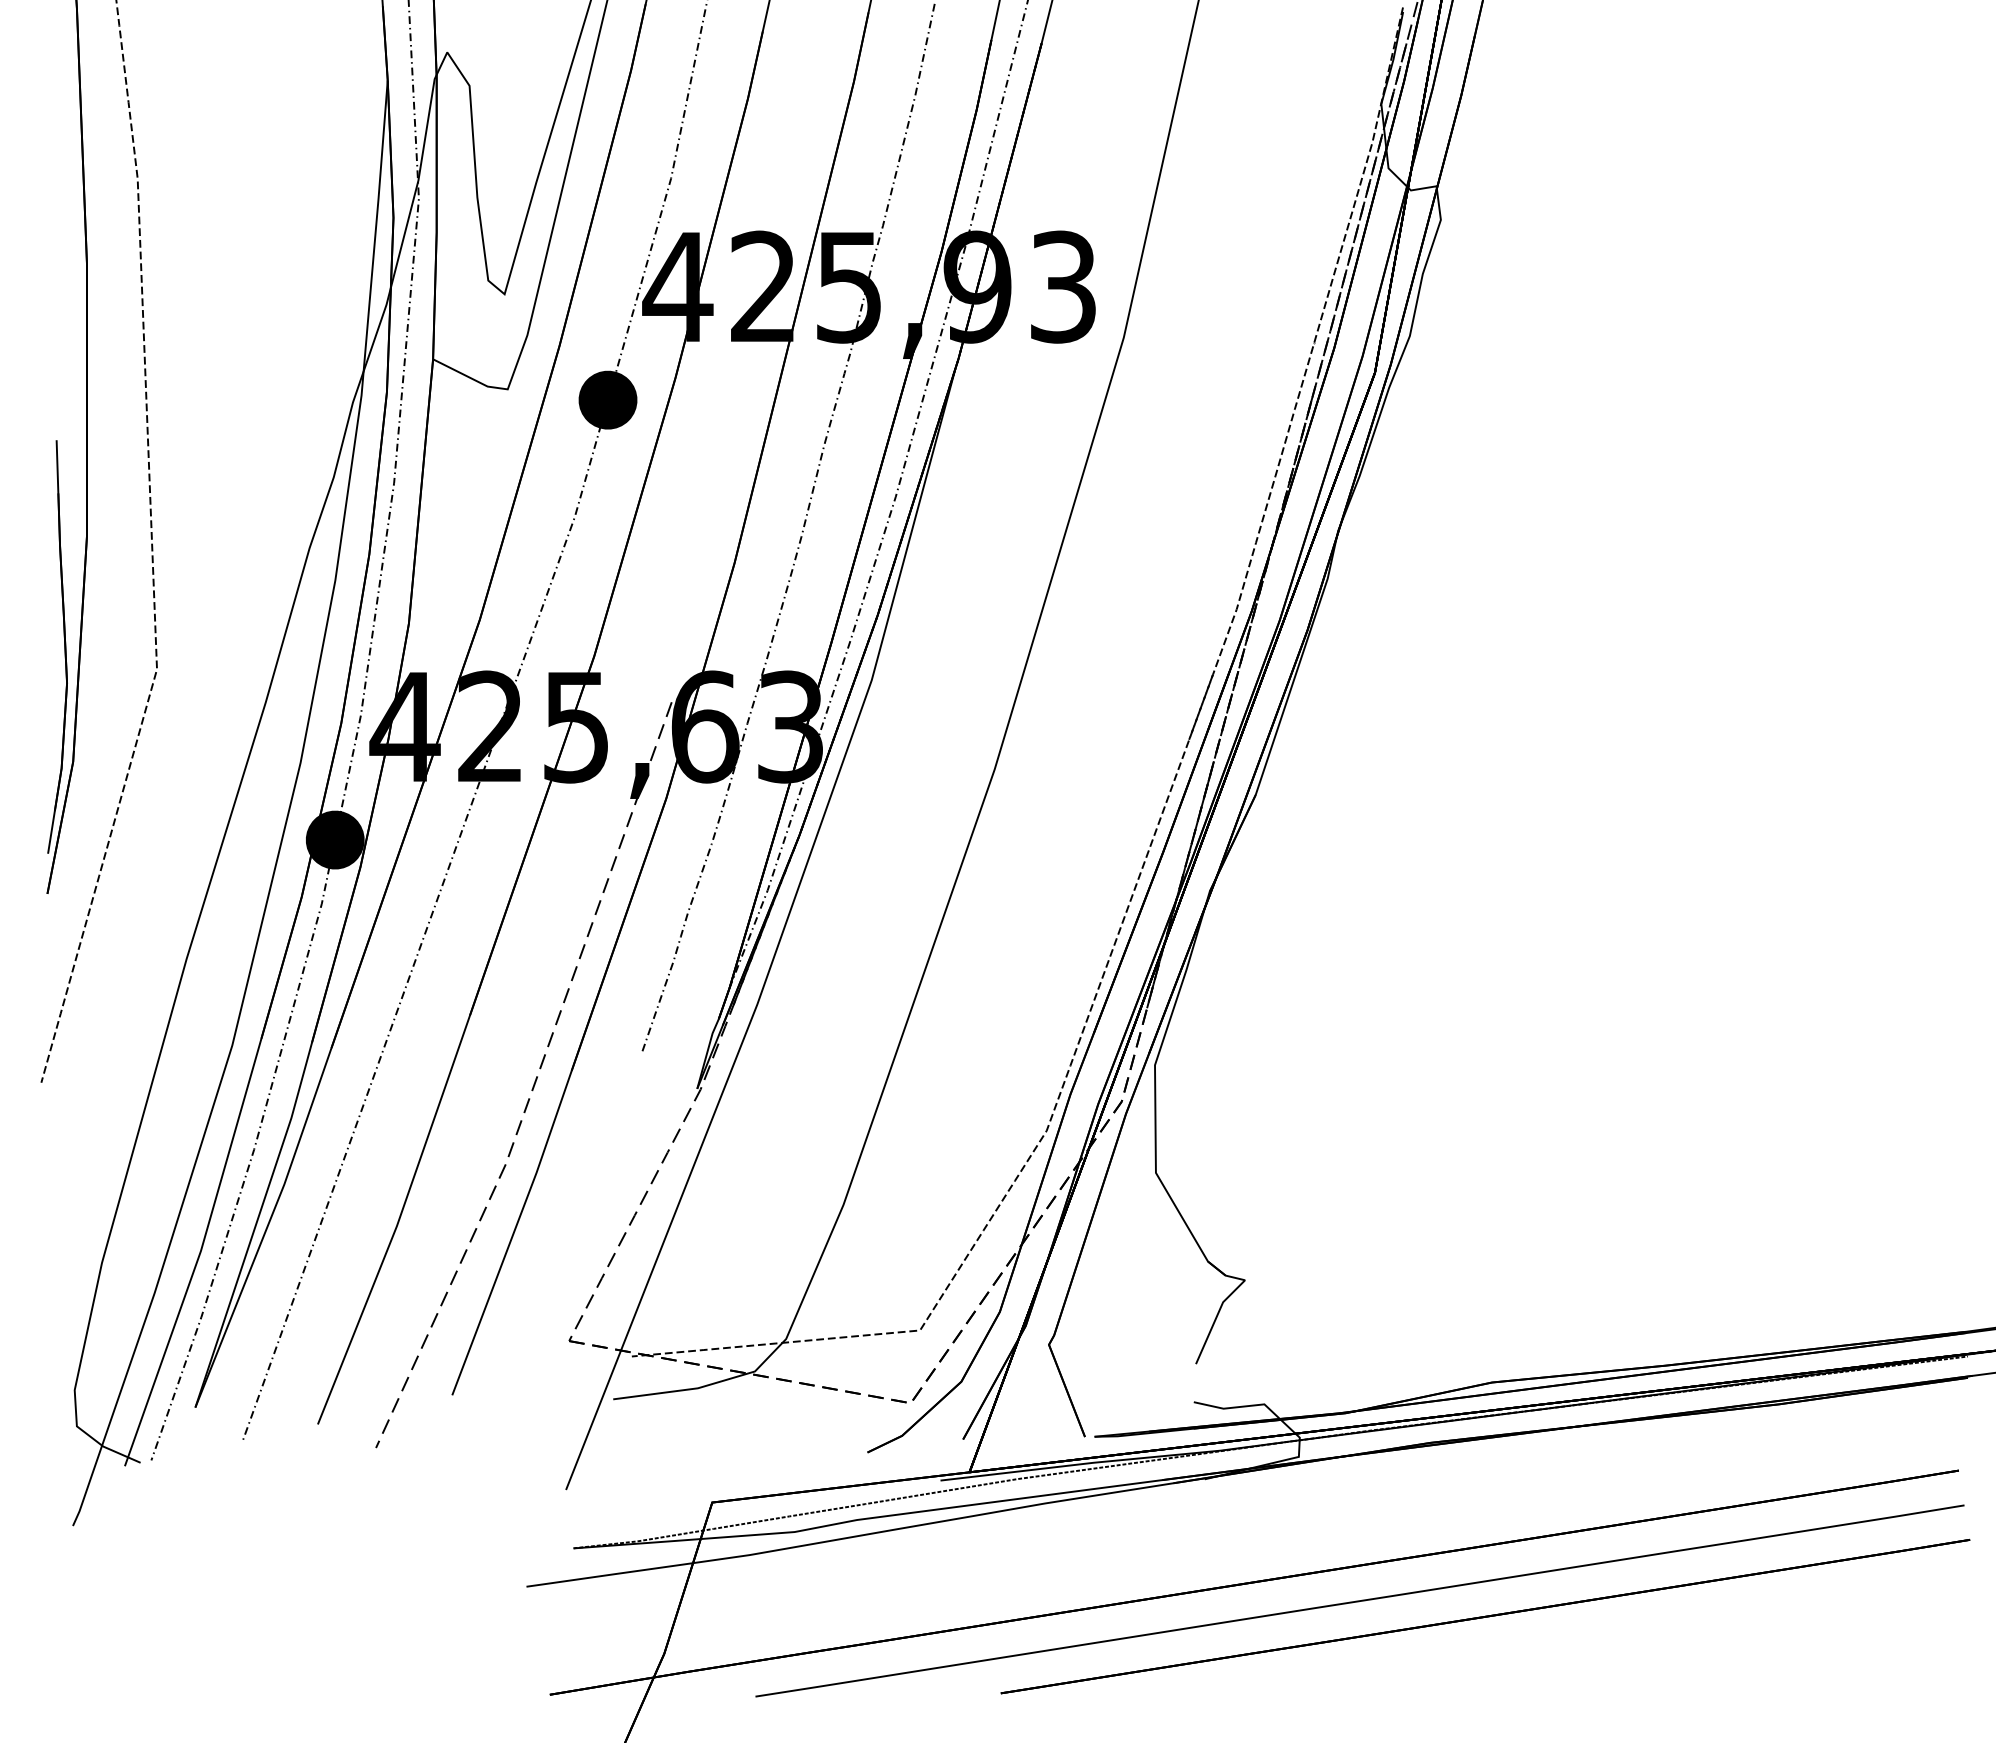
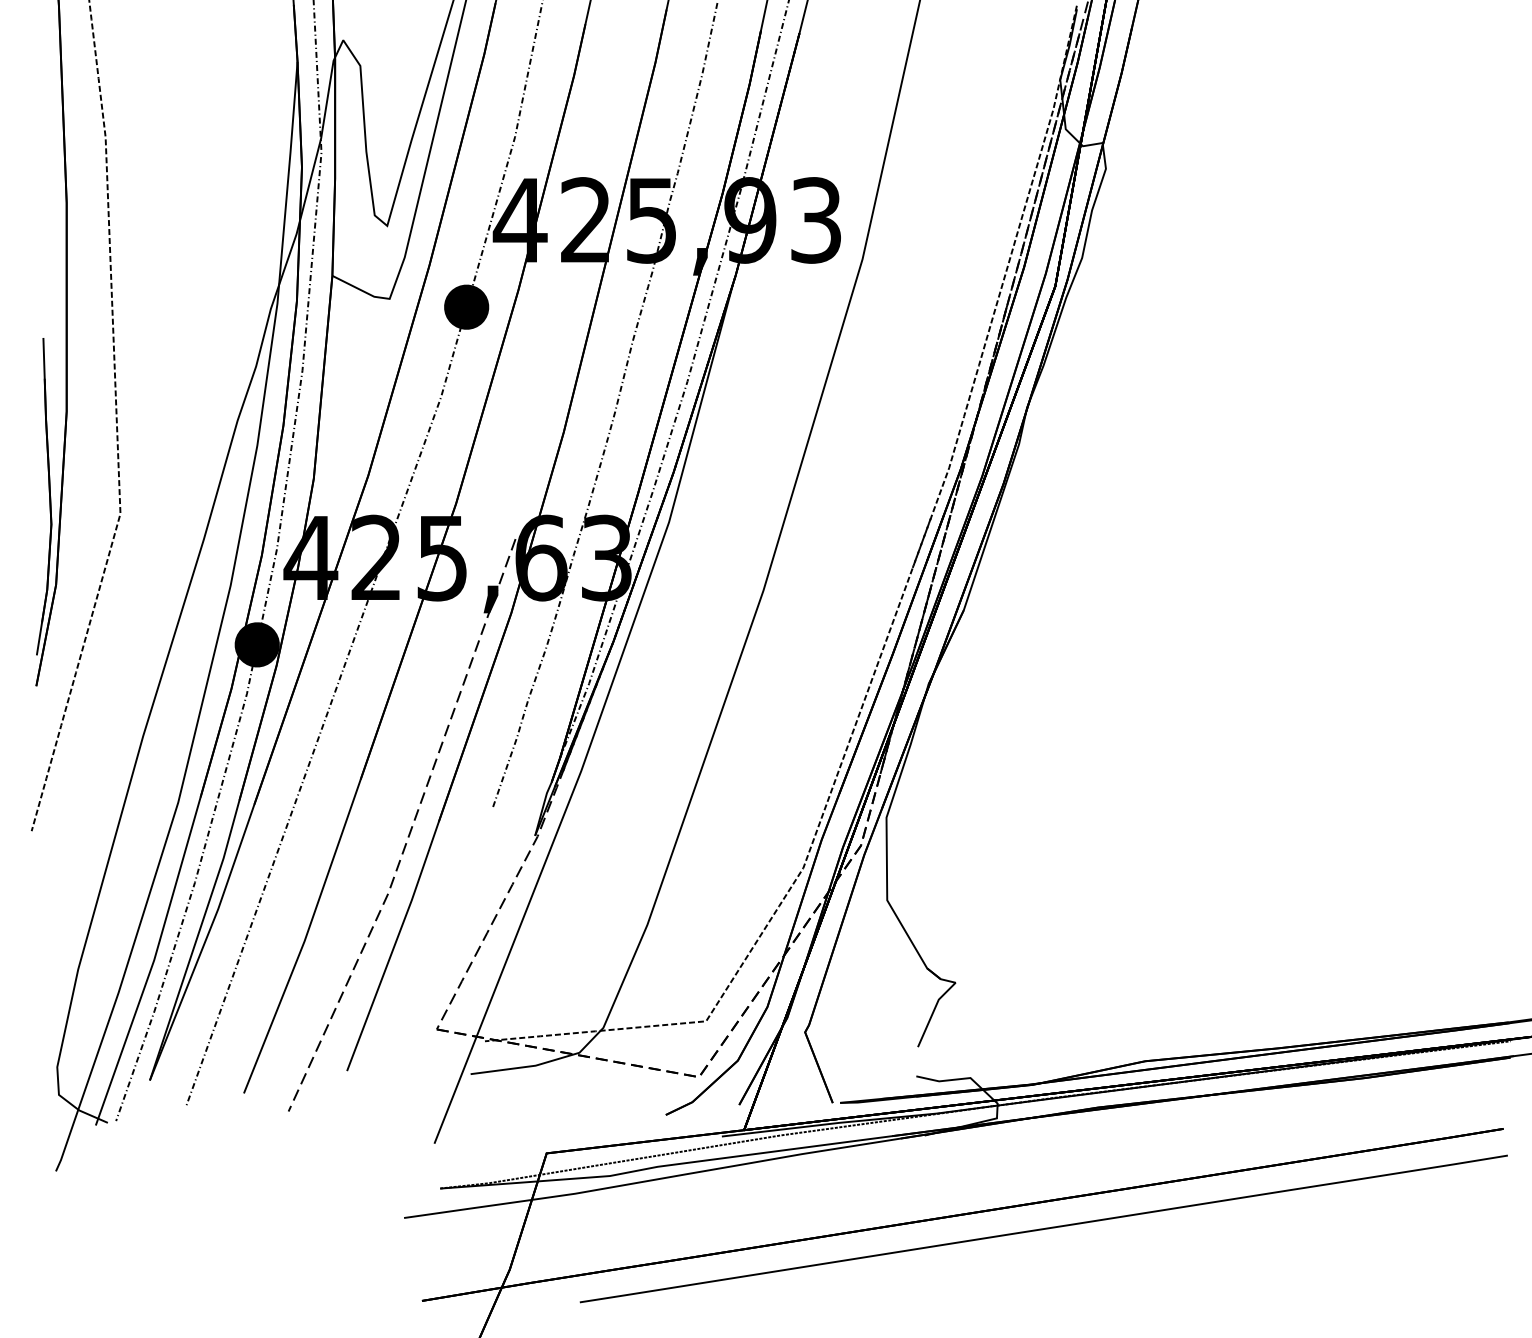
line: (1485, 1616) -> (1140, 1240), removed

